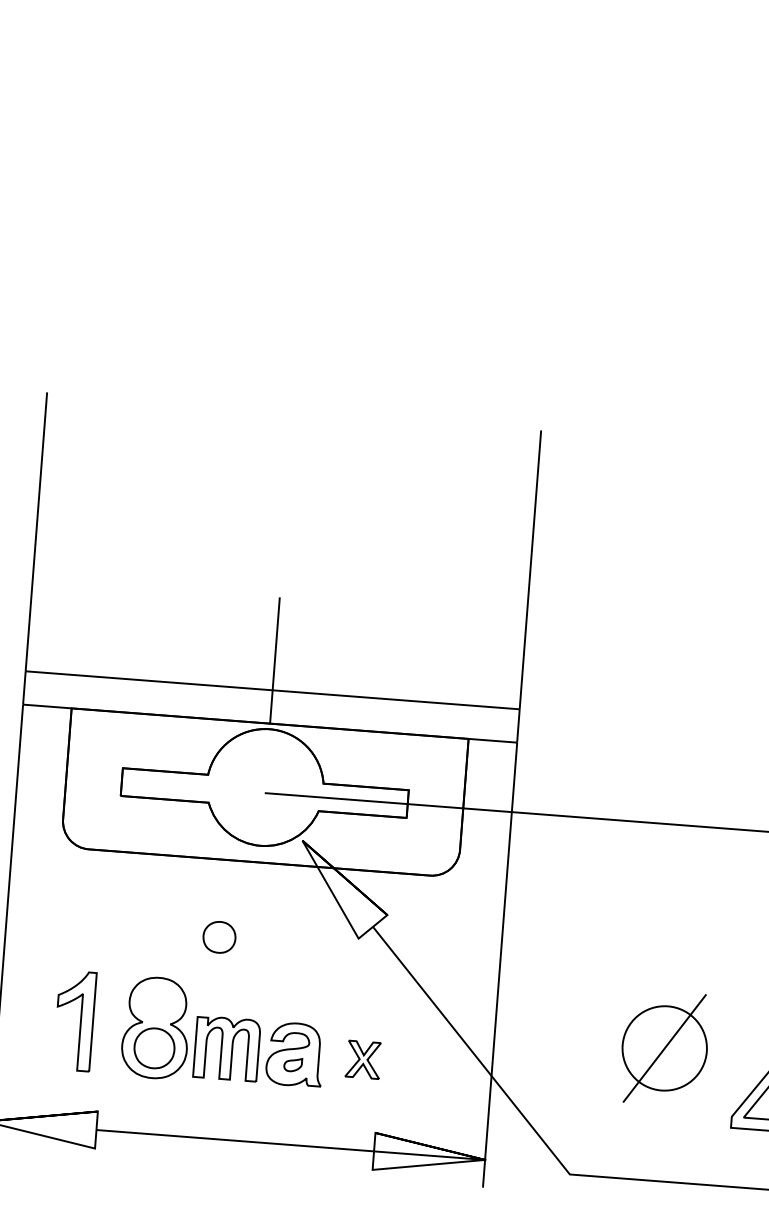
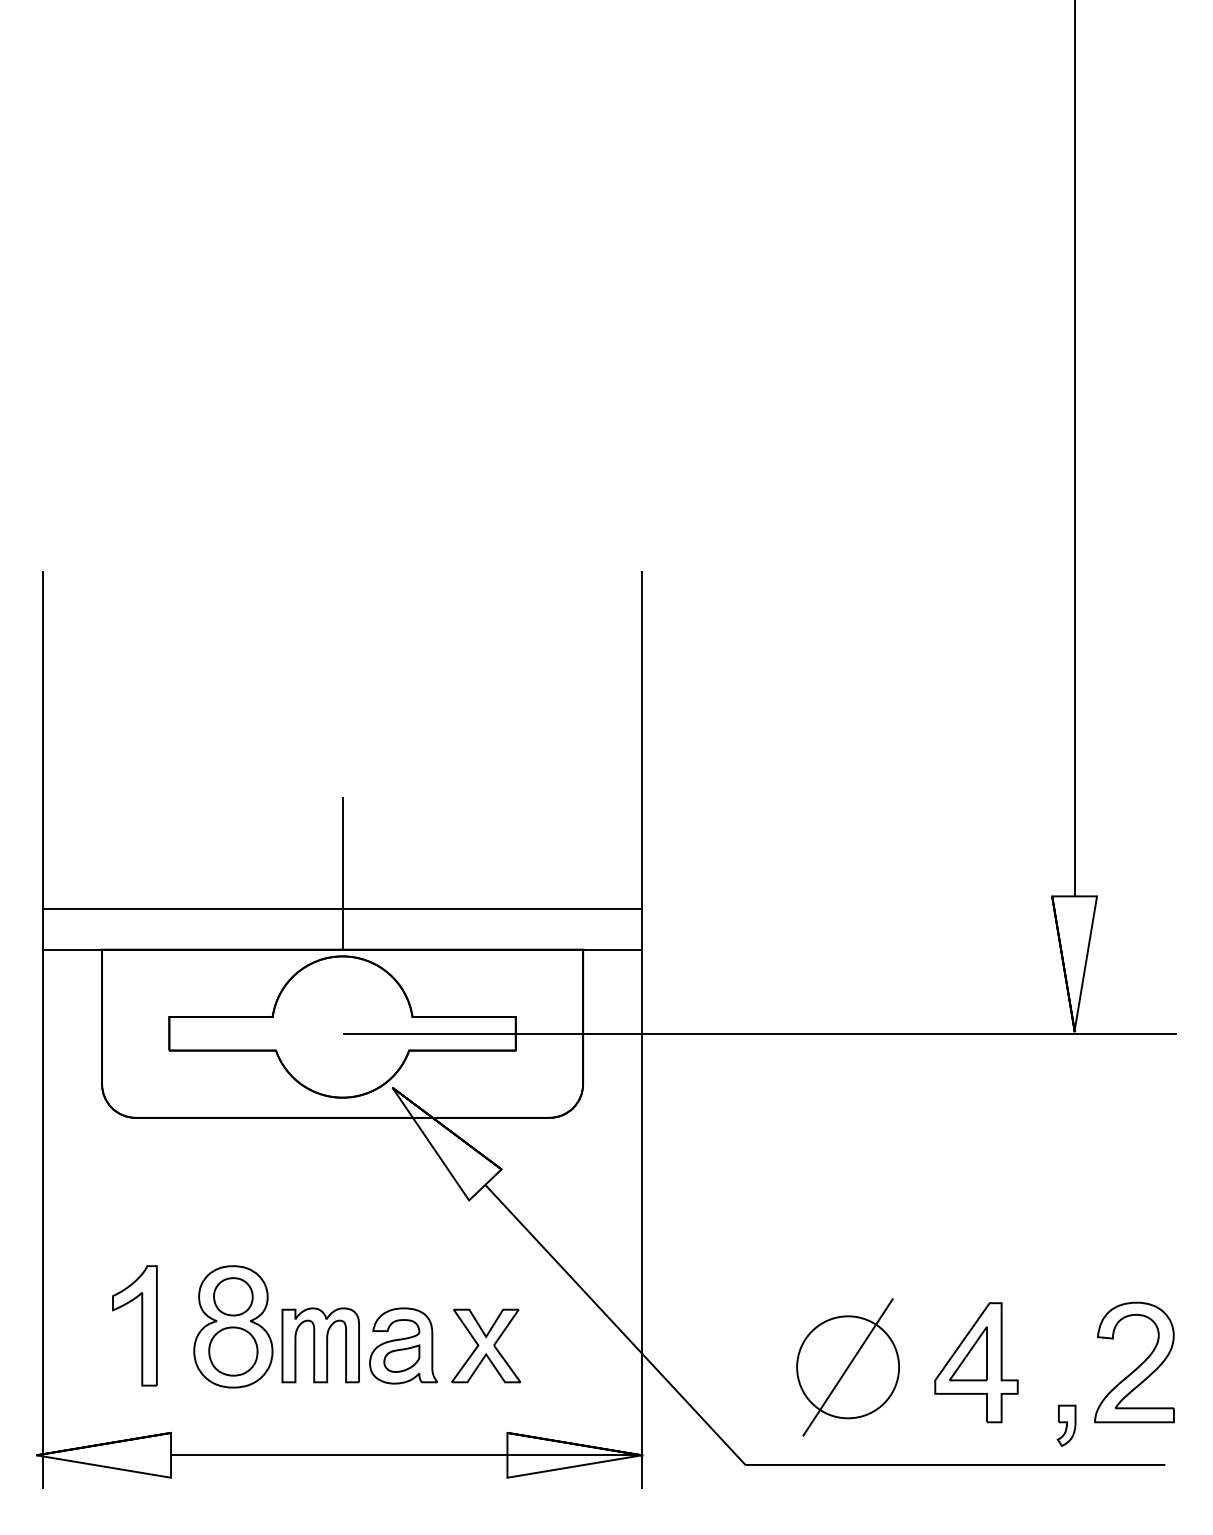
part: (219, 937) -> (233, 1296), moved
part: (664, 1048) -> (847, 1367), moved
part: (363, 1059) -> (486, 1345), size x1.67
part: (292, 1064) -> (401, 1358), size x1.67

